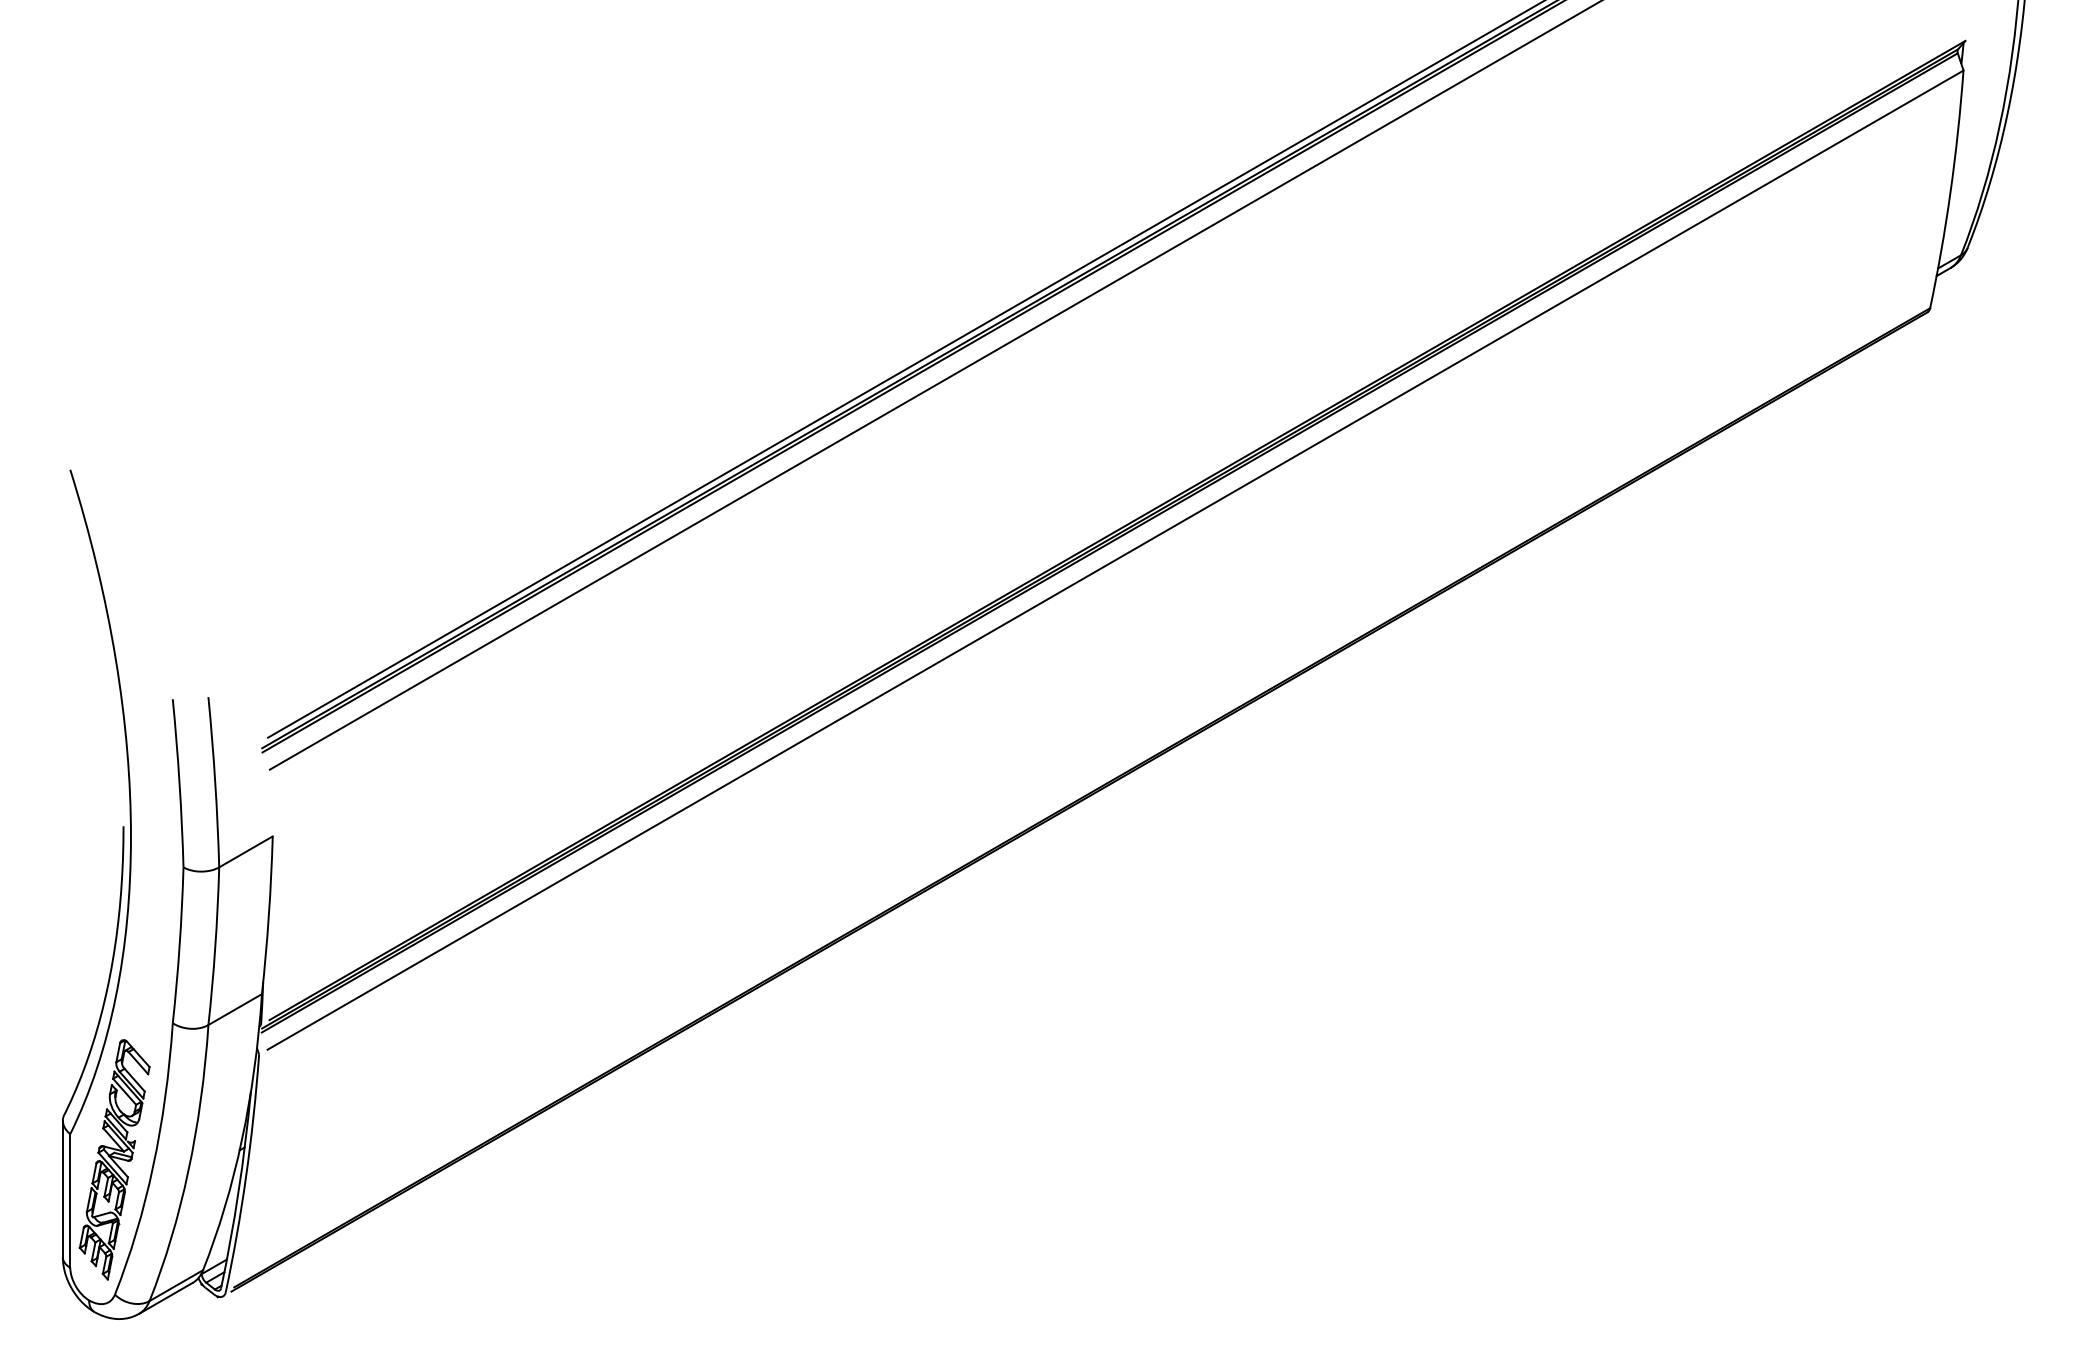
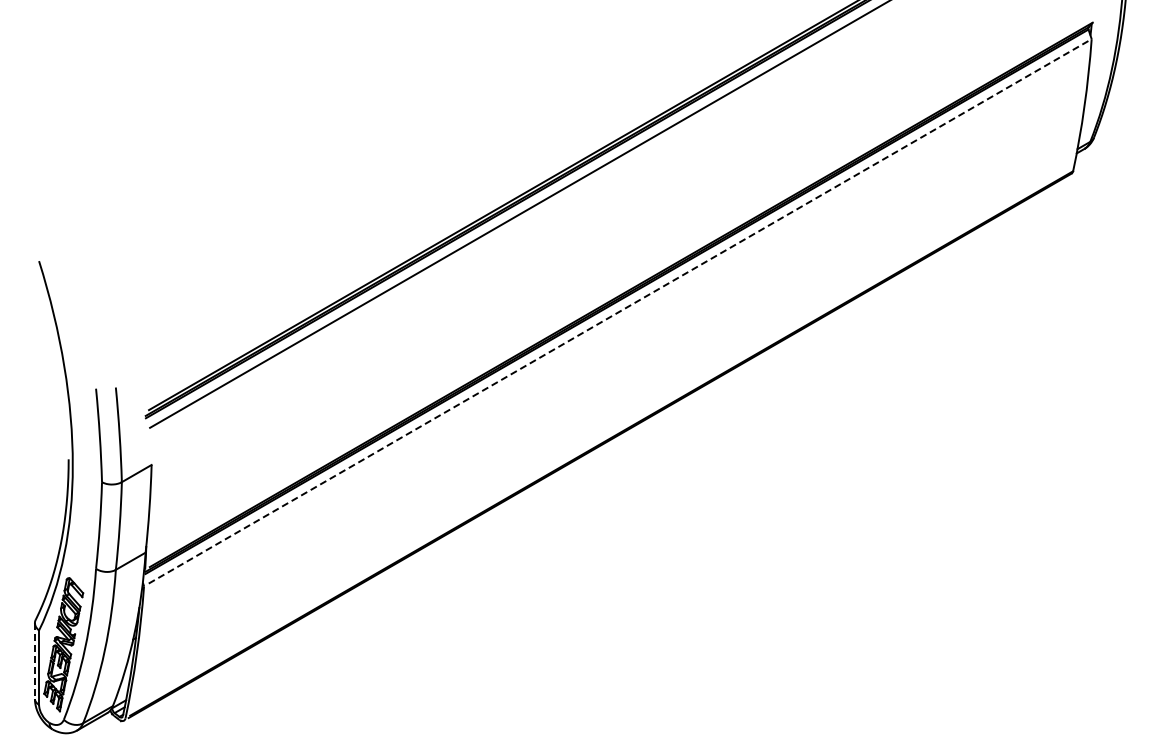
line: (1116, 560) -> (620, 311), solid -> dashed
line: (62, 1189) -> (34, 661), solid -> dashed

